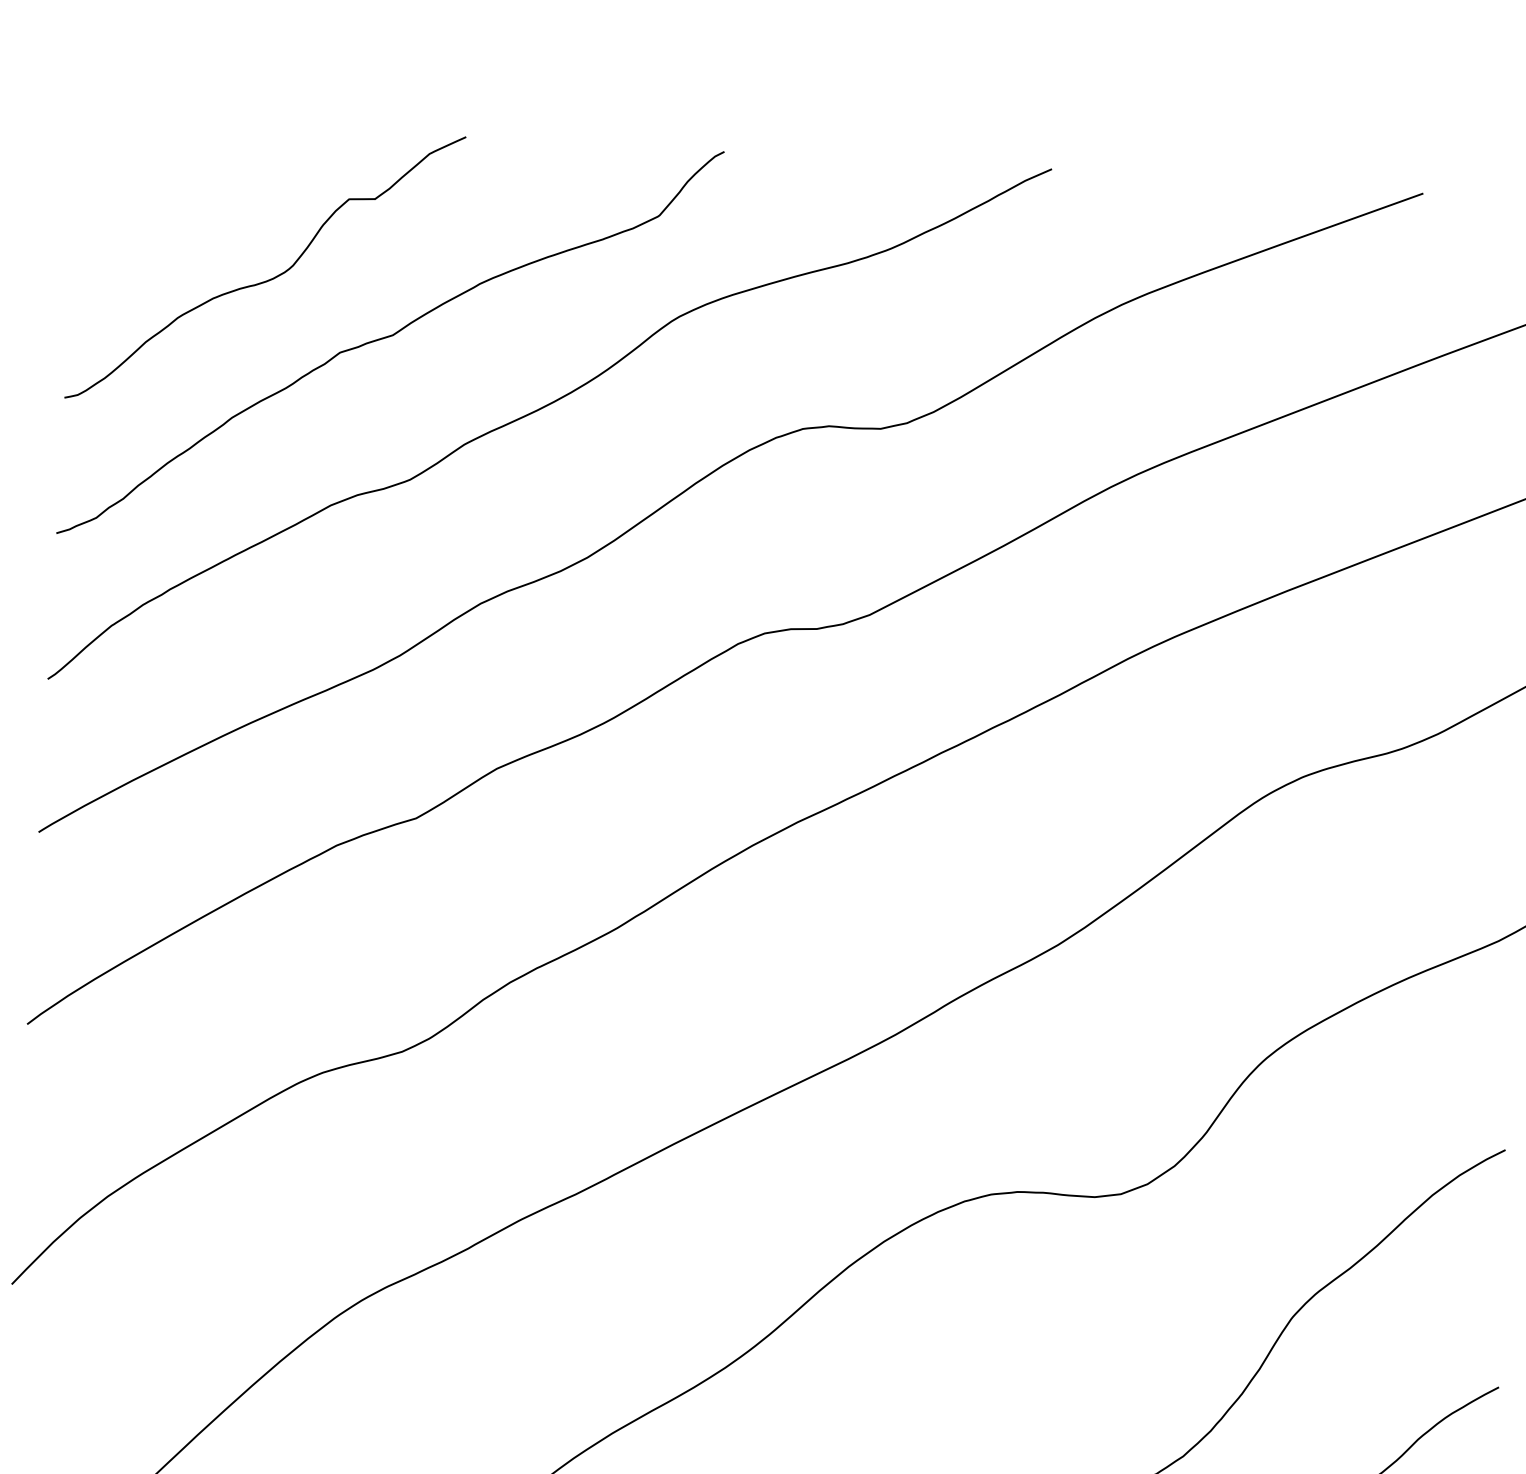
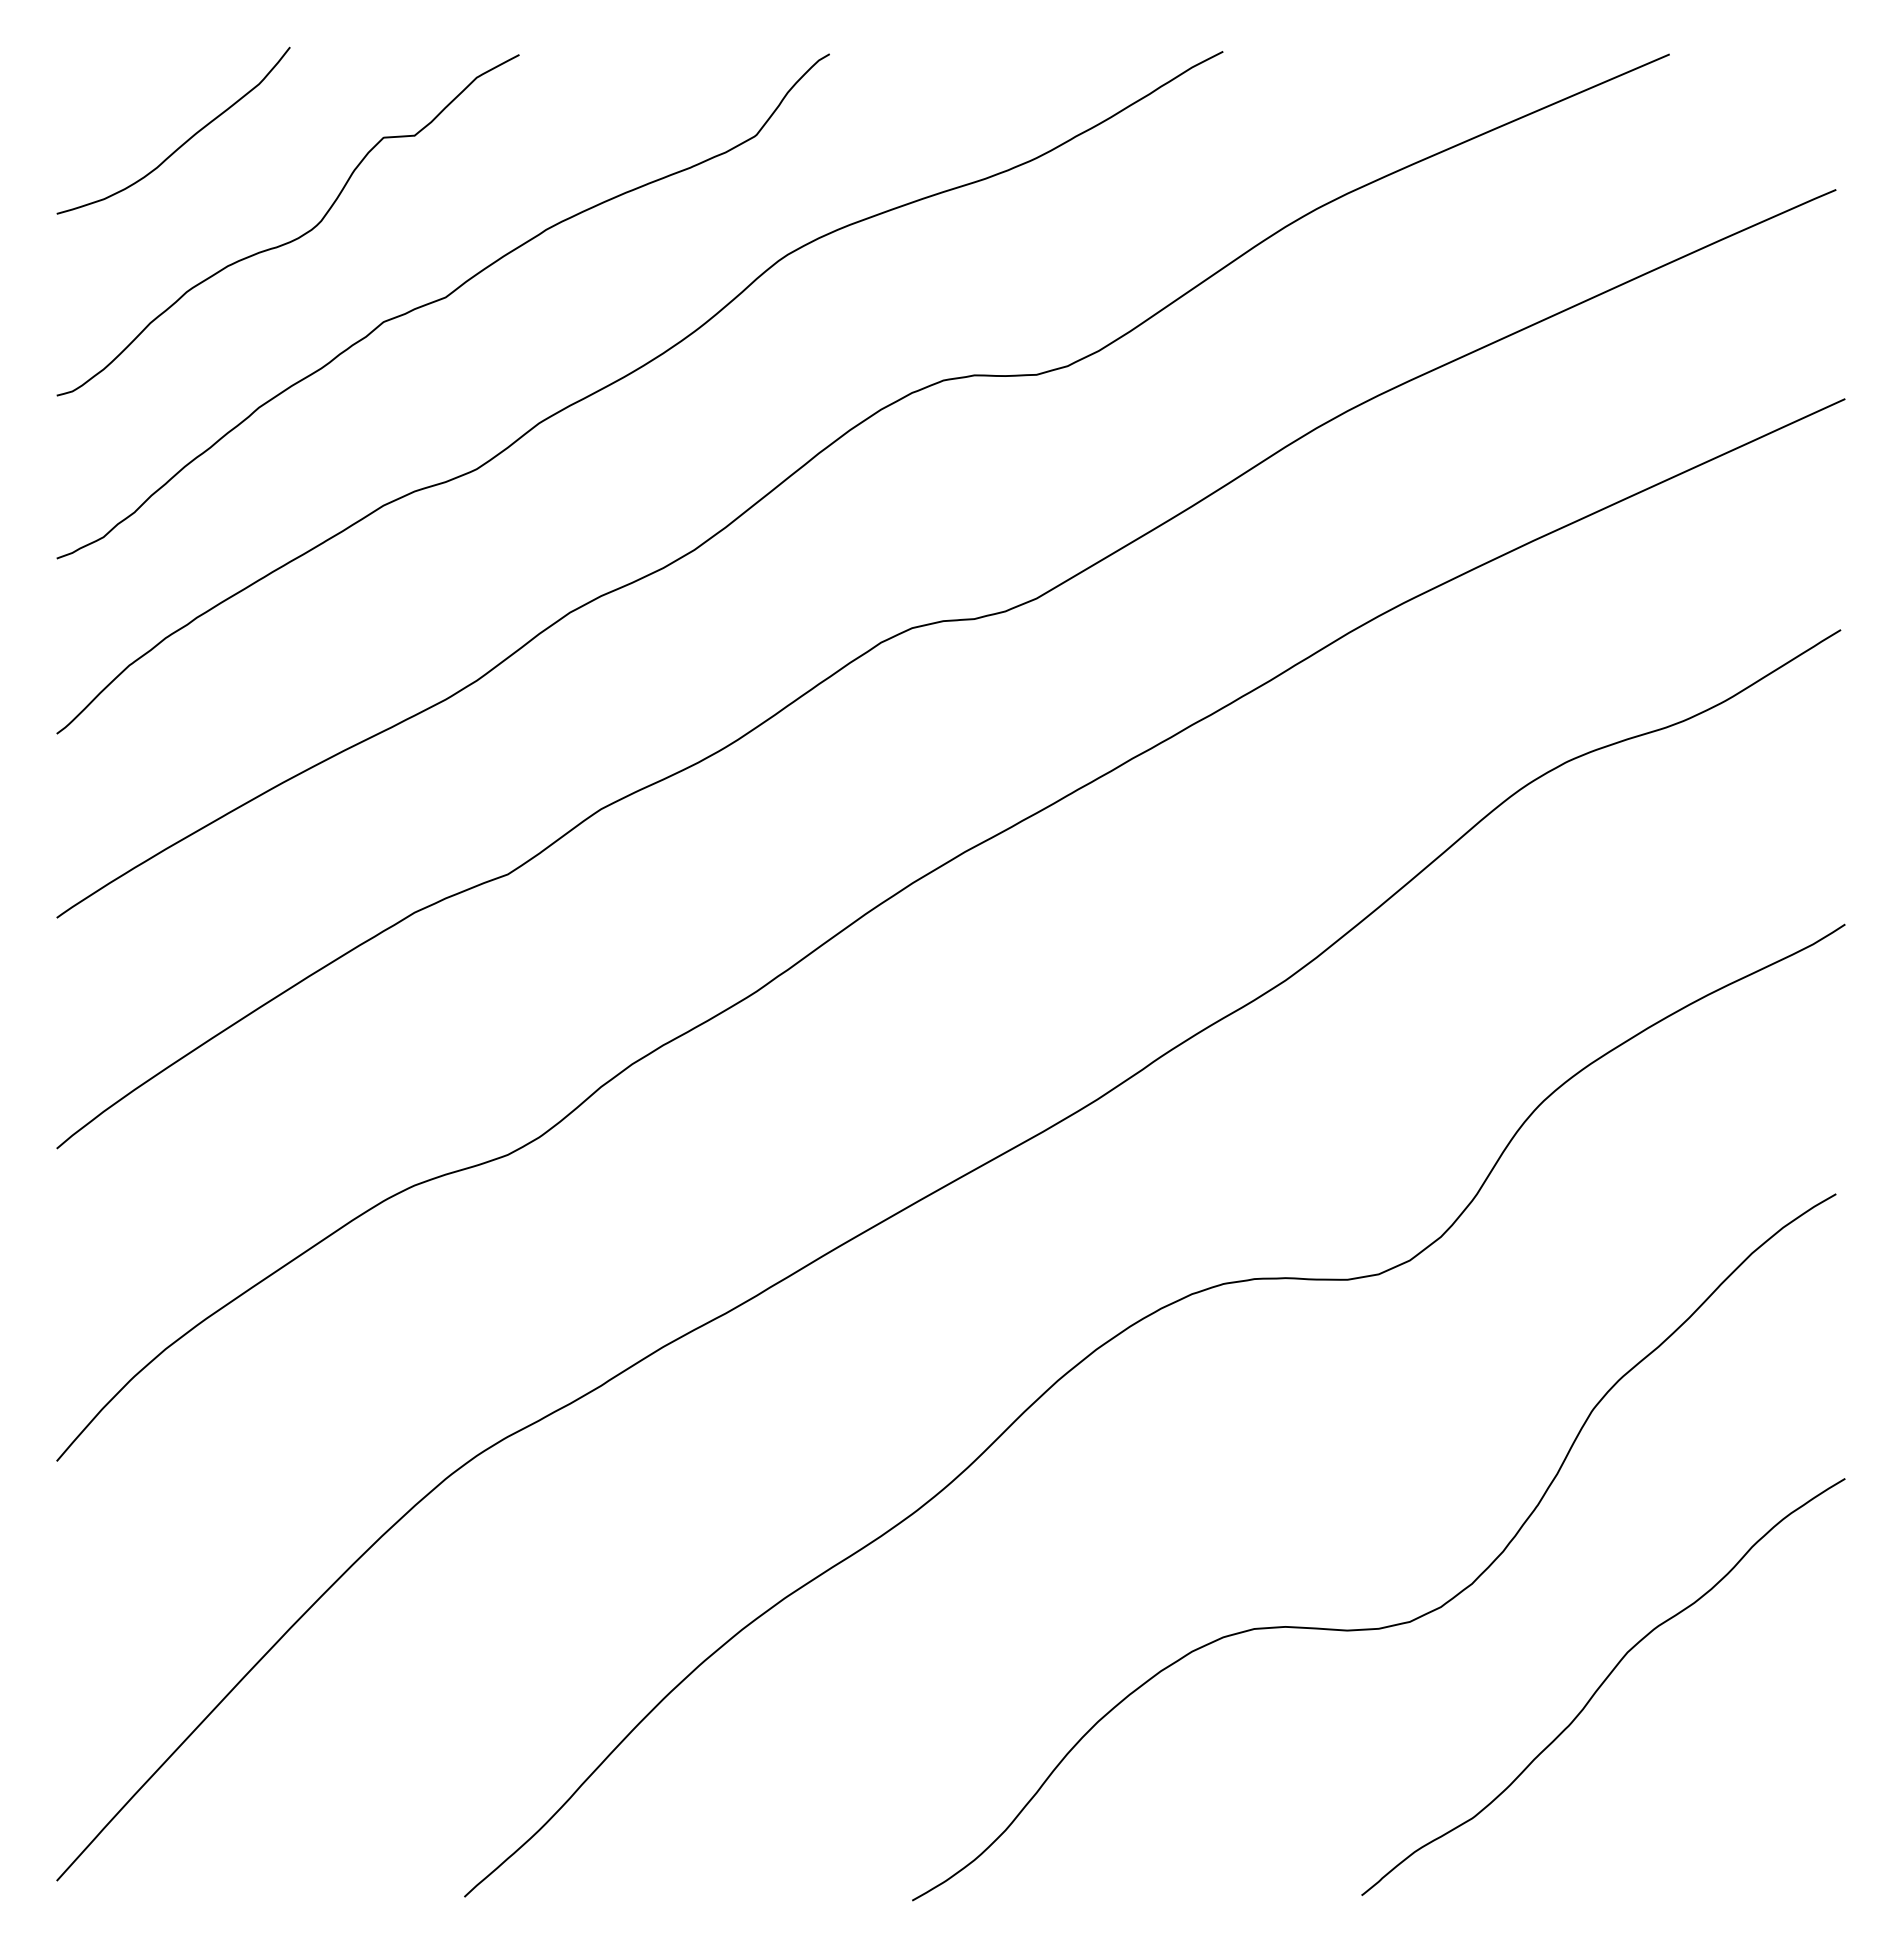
curve: (181, 194) -> (182, 143), added

